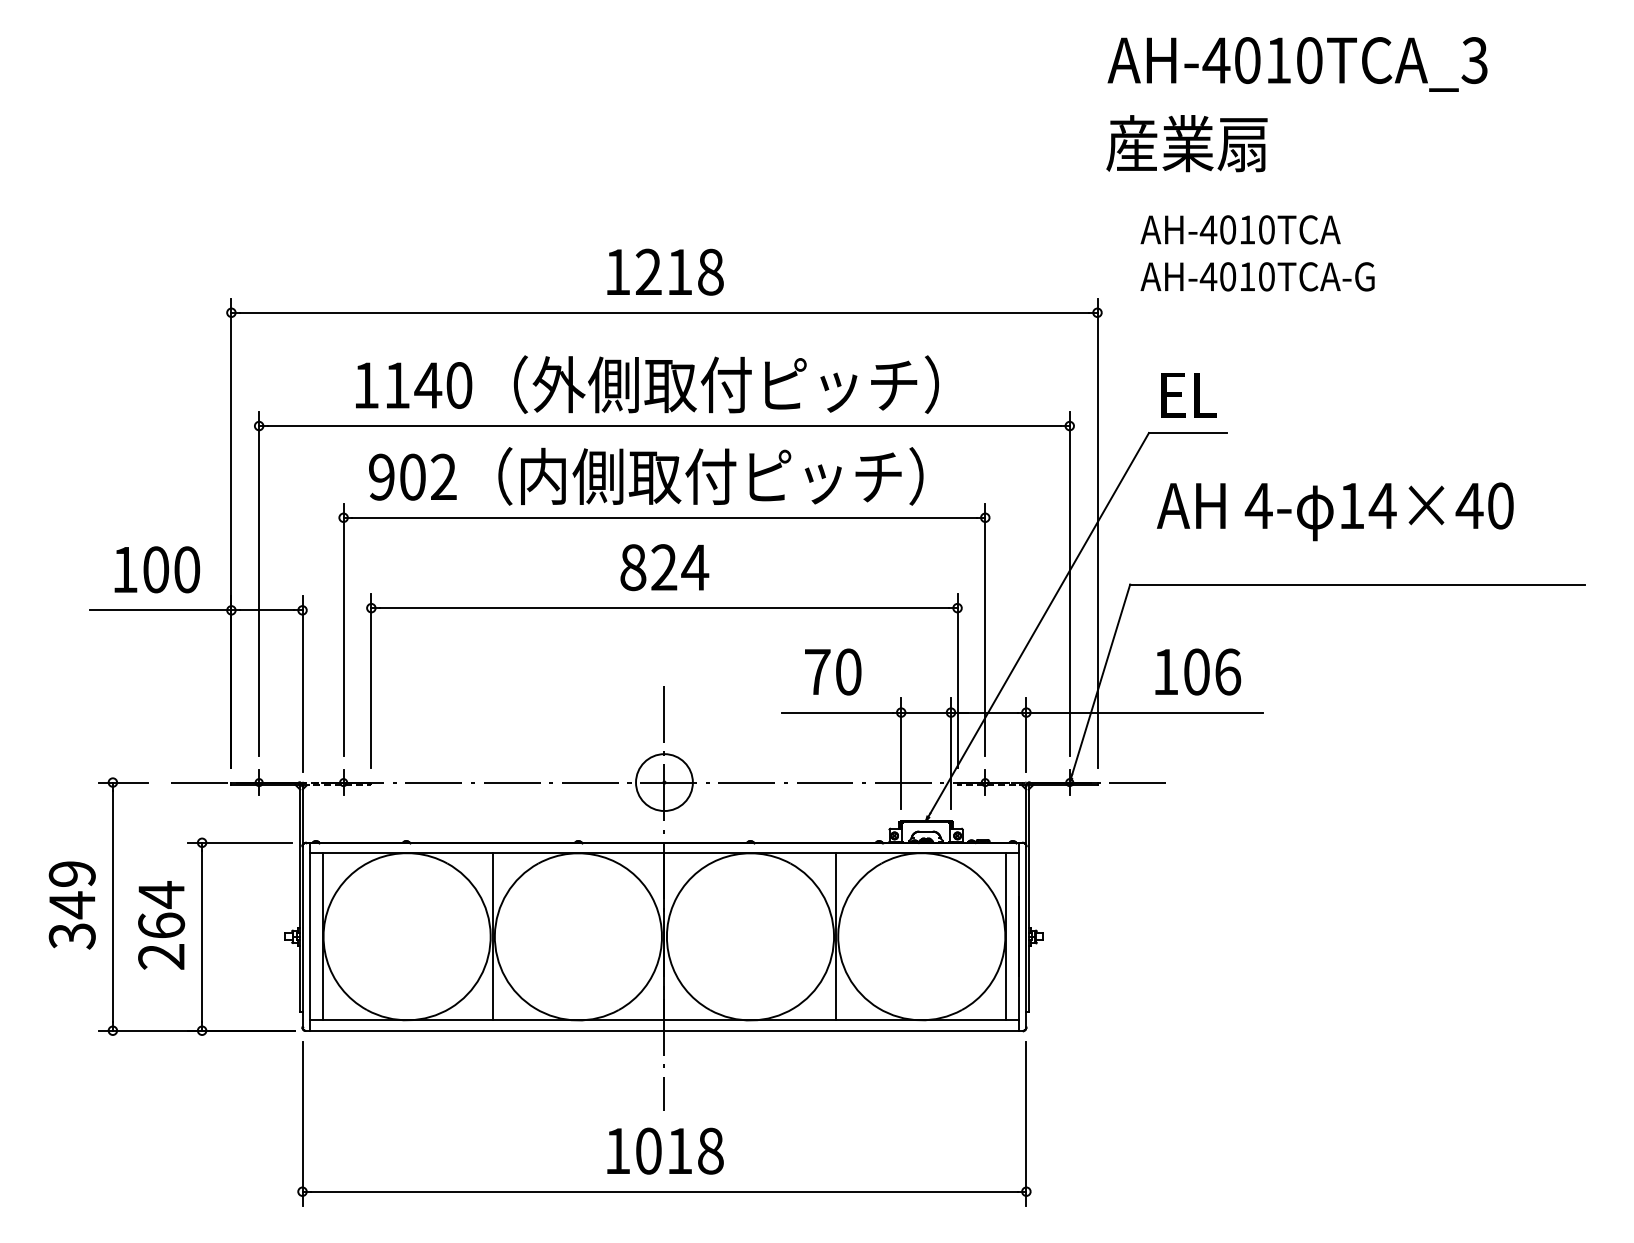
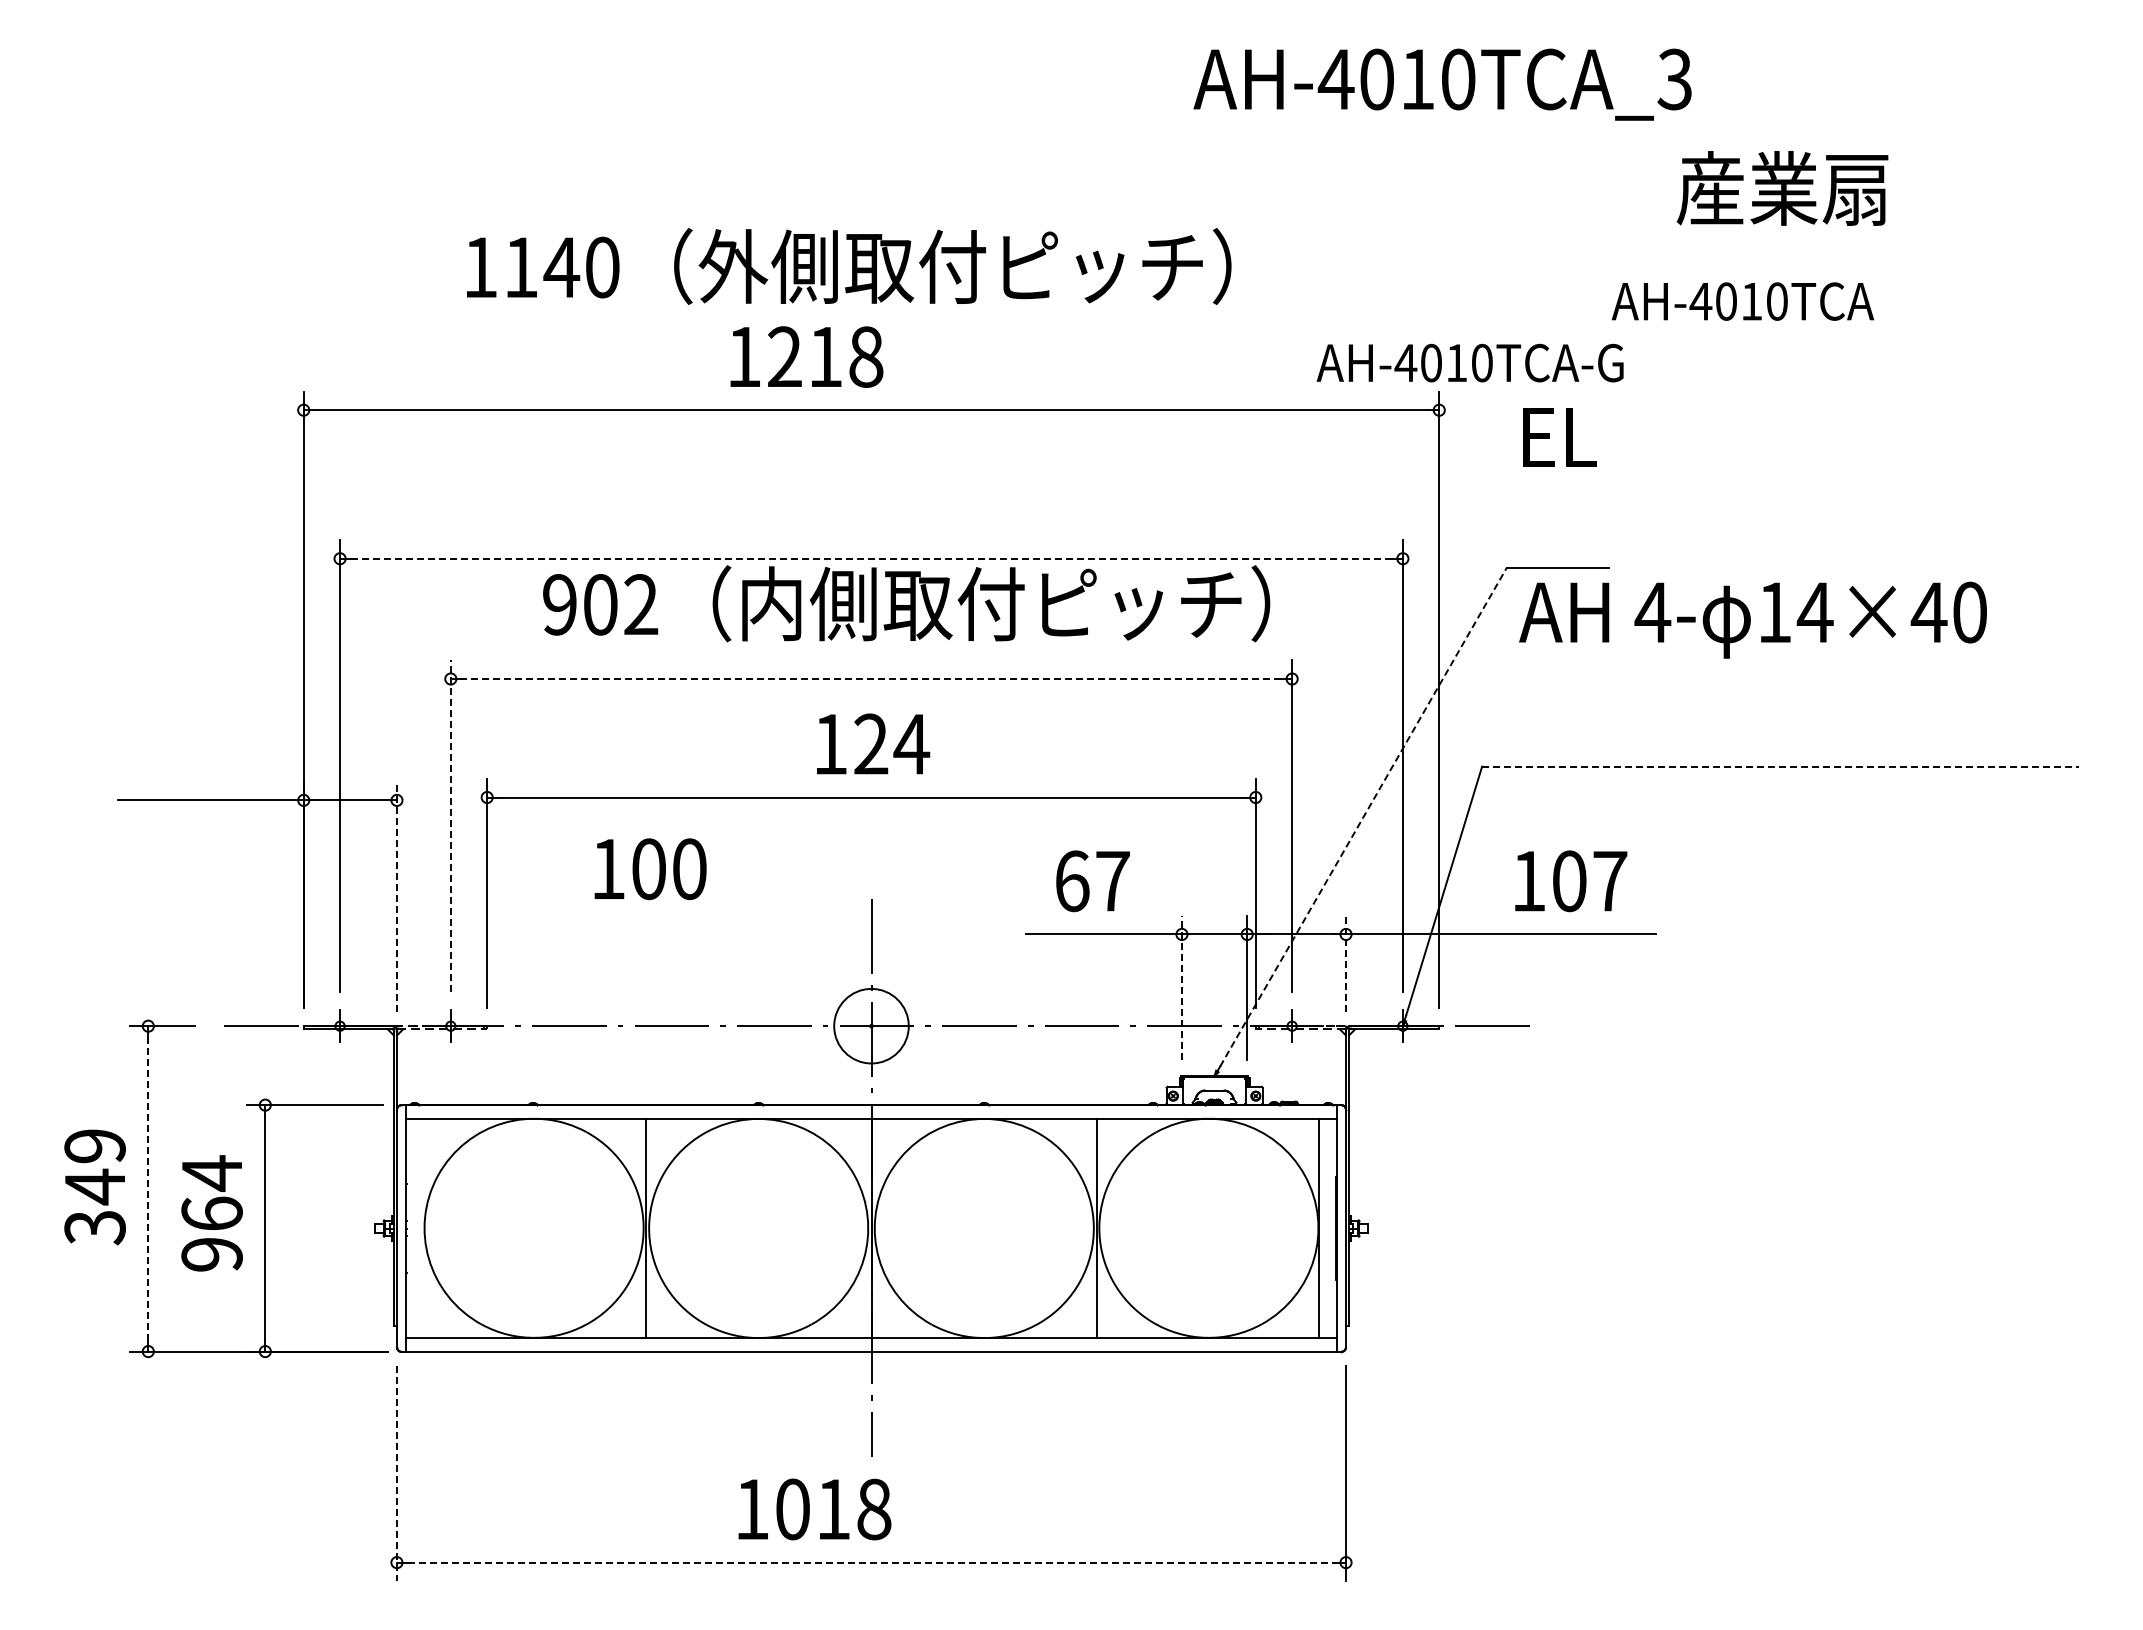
text: (1297, 64) -> (1442, 84), moved
text: (1186, 143) -> (1782, 188), moved
text: (1240, 229) -> (1742, 301), moved
text: (665, 271) -> (806, 356), moved
text: (1257, 276) -> (1469, 362), moved
text: (647, 384) -> (849, 266), moved
text: (1189, 395) -> (1559, 437), moved
line: (665, 425) -> (872, 558), solid -> dashed
text: (646, 476) -> (906, 603), moved
text: (1334, 511) -> (1752, 619), moved
line: (664, 518) -> (871, 679), solid -> dashed
text: (633, 567) -> (830, 744), 824 -> 124
text: (157, 570) -> (650, 869), moved
line: (1357, 584) -> (1780, 766), solid -> dashed
line: (1039, 623) -> (1363, 817), solid -> dashed
line: (343, 630) -> (450, 826), solid -> dashed
text: (833, 672) -> (1092, 881), 70 -> 67
text: (1228, 672) -> (1610, 881), 106 -> 107
line: (302, 683) -> (396, 896), solid -> dashed
line: (1026, 734) -> (1346, 963), solid -> dashed
line: (900, 753) -> (1181, 987), solid -> dashed
line: (113, 907) -> (148, 1189), solid -> dashed
line: (322, 936) -> (423, 1228), removed
text: (161, 956) -> (211, 1254), 264 -> 964
line: (302, 1123) -> (396, 1473), solid -> dashed
text: (665, 1151) -> (814, 1509), moved
line: (665, 1191) -> (872, 1562), solid -> dashed

